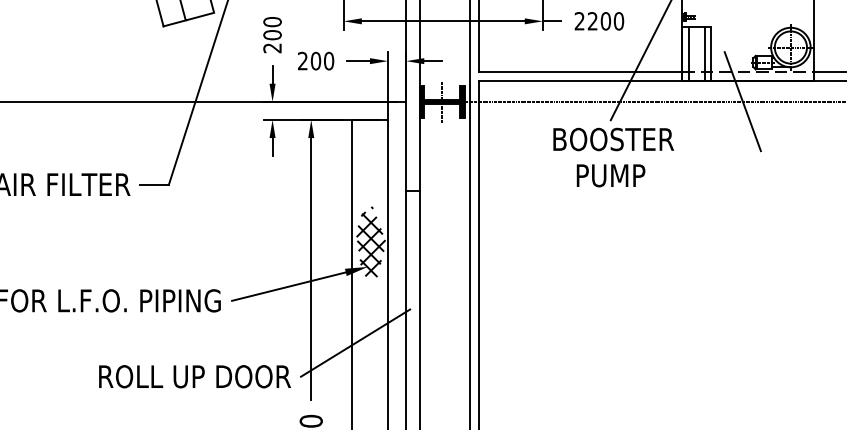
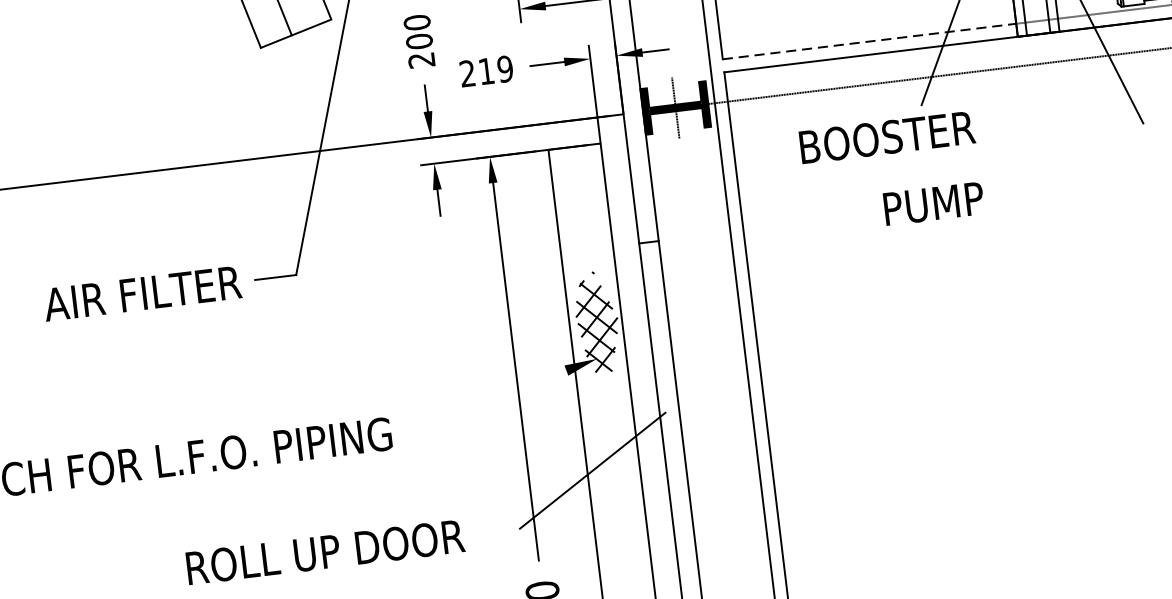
text: (322, 60) -> (495, 69), 200 -> 219
line: (580, 72) -> (869, 41), solid -> dashed
text: (613, 139) -> (887, 137), moved
text: (610, 175) -> (933, 203), moved
line: (288, 286) -> (486, 400), removed
text: (194, 376) -> (324, 551), moved

